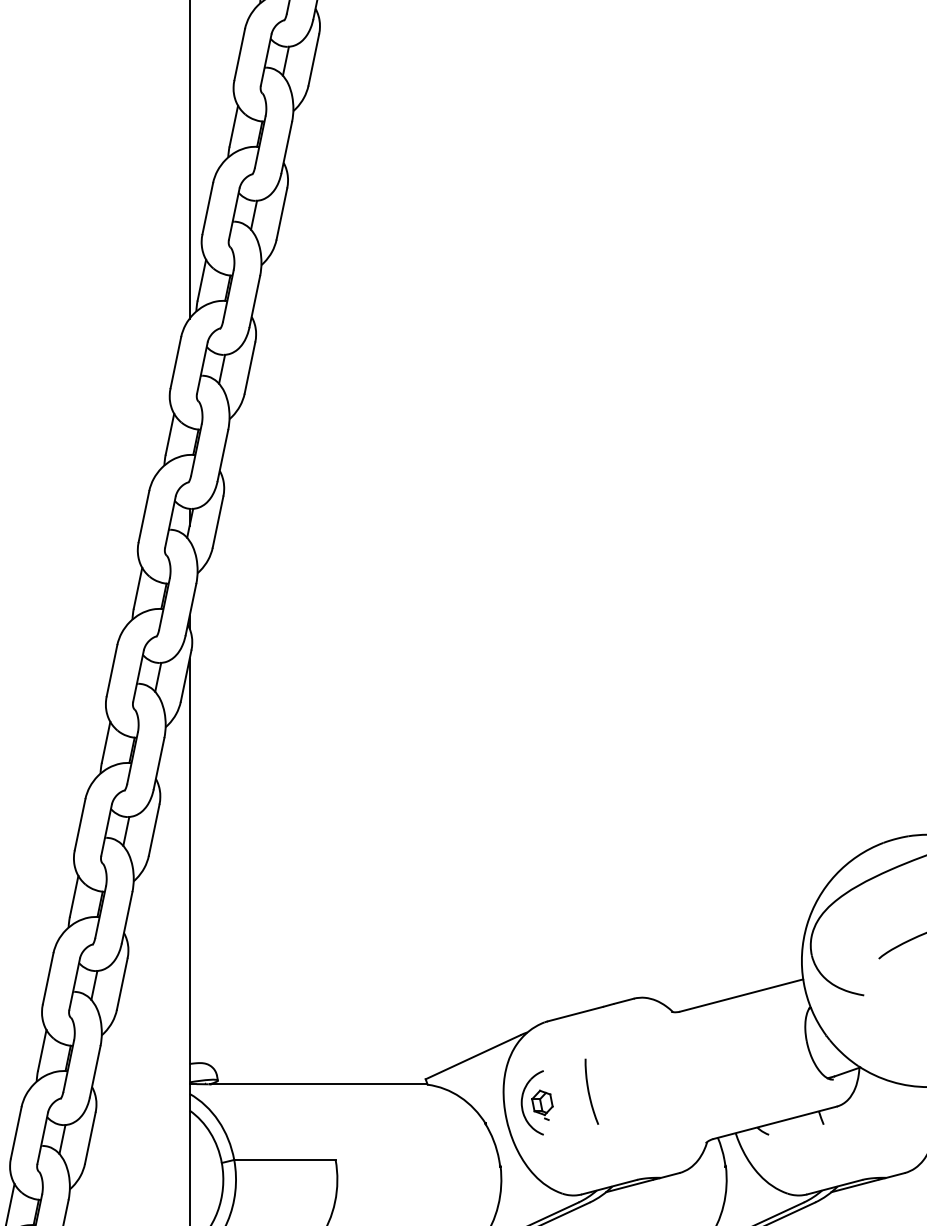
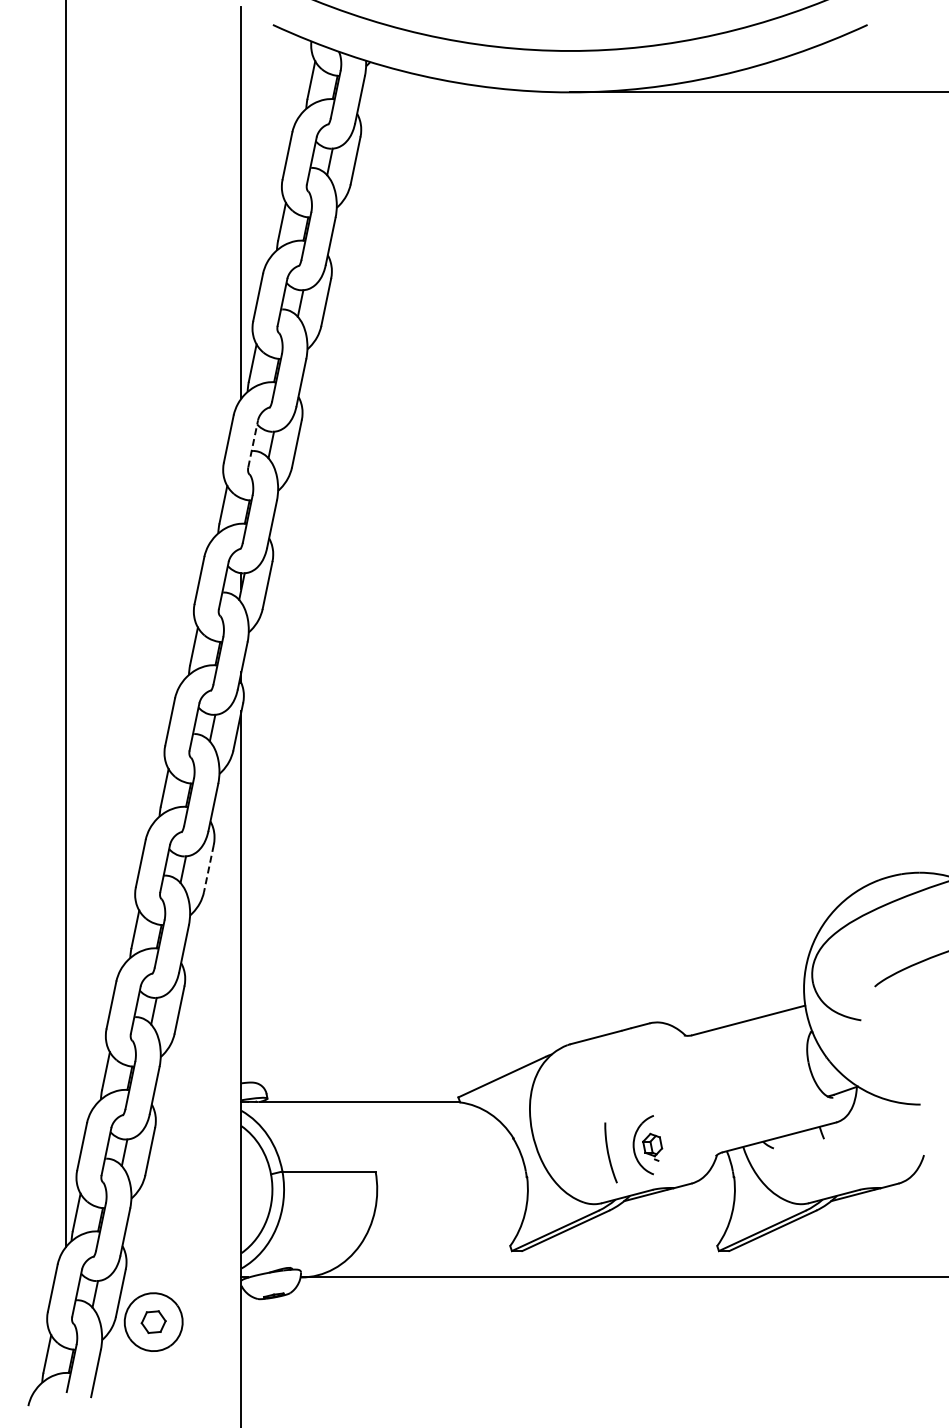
line: (202, 367) -> (253, 443), solid -> dashed
line: (153, 831) -> (208, 869), solid -> dashed
curve: (590, 1092) -> (609, 1153), moved
part: (536, 1103) -> (647, 1145), moved

